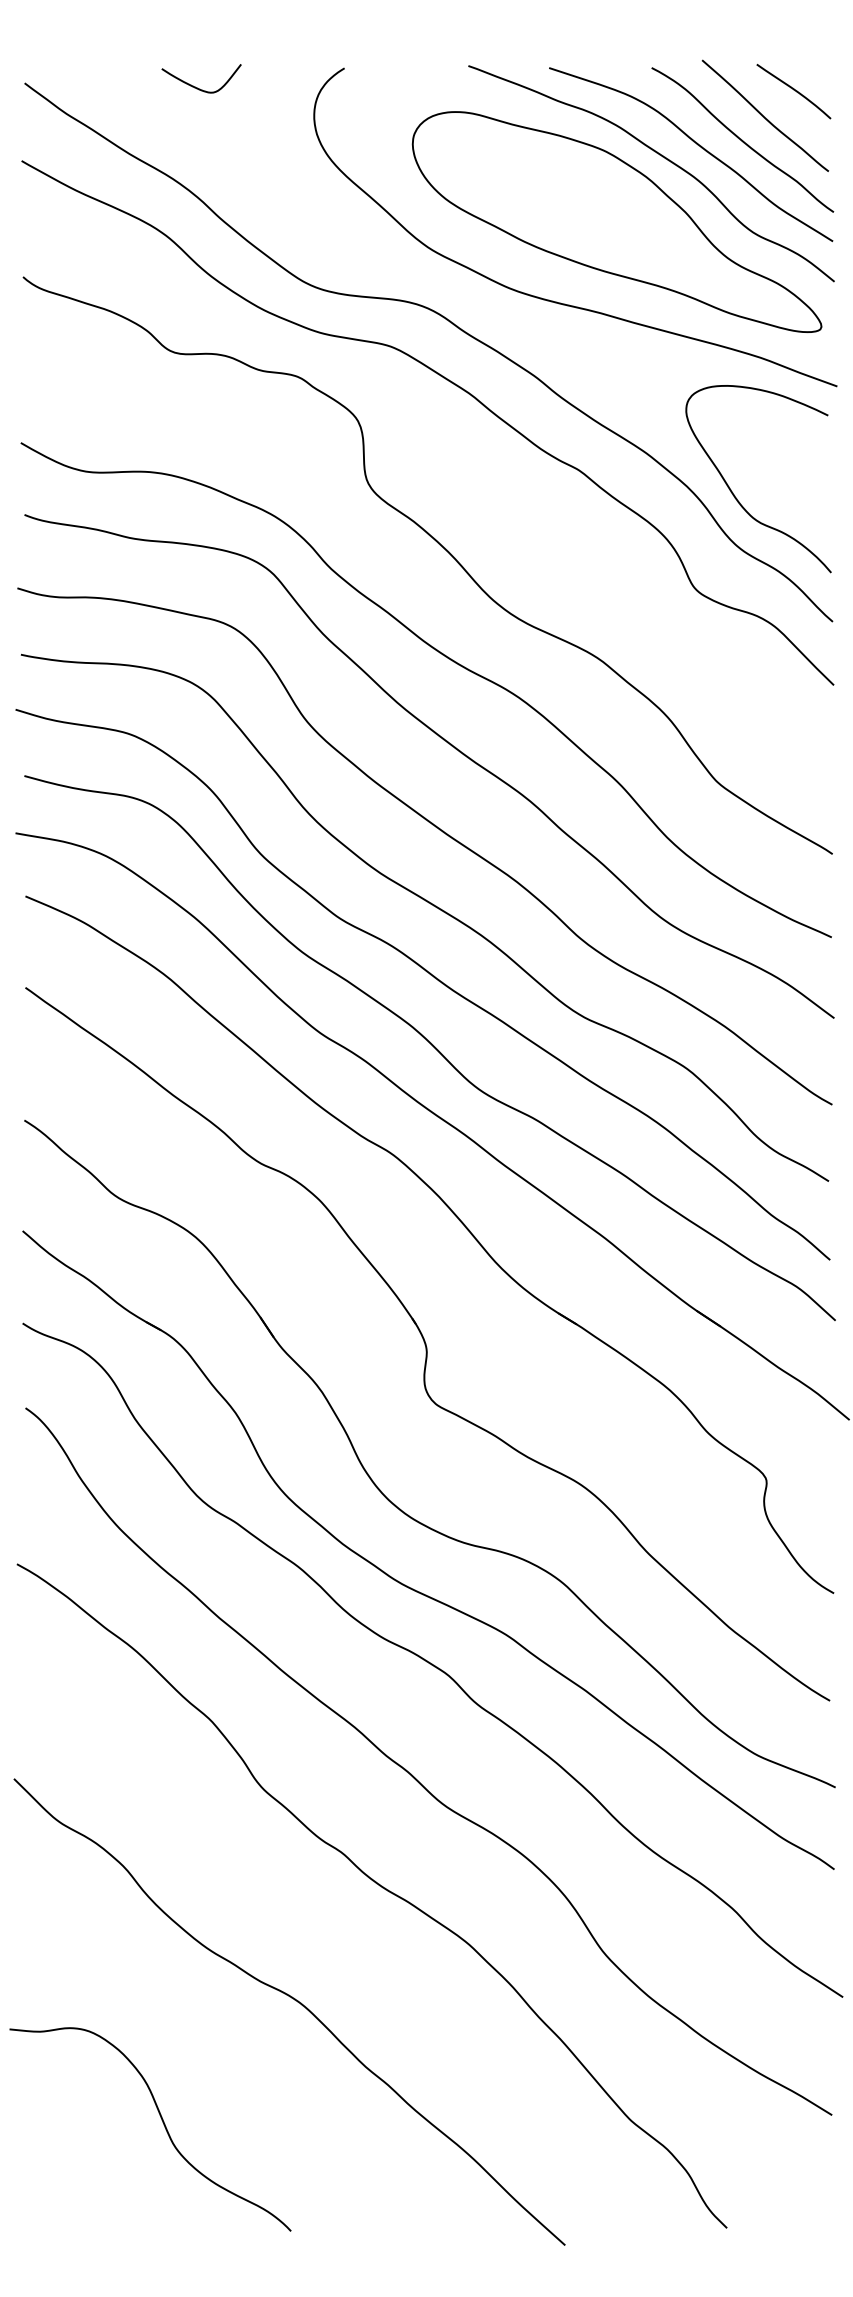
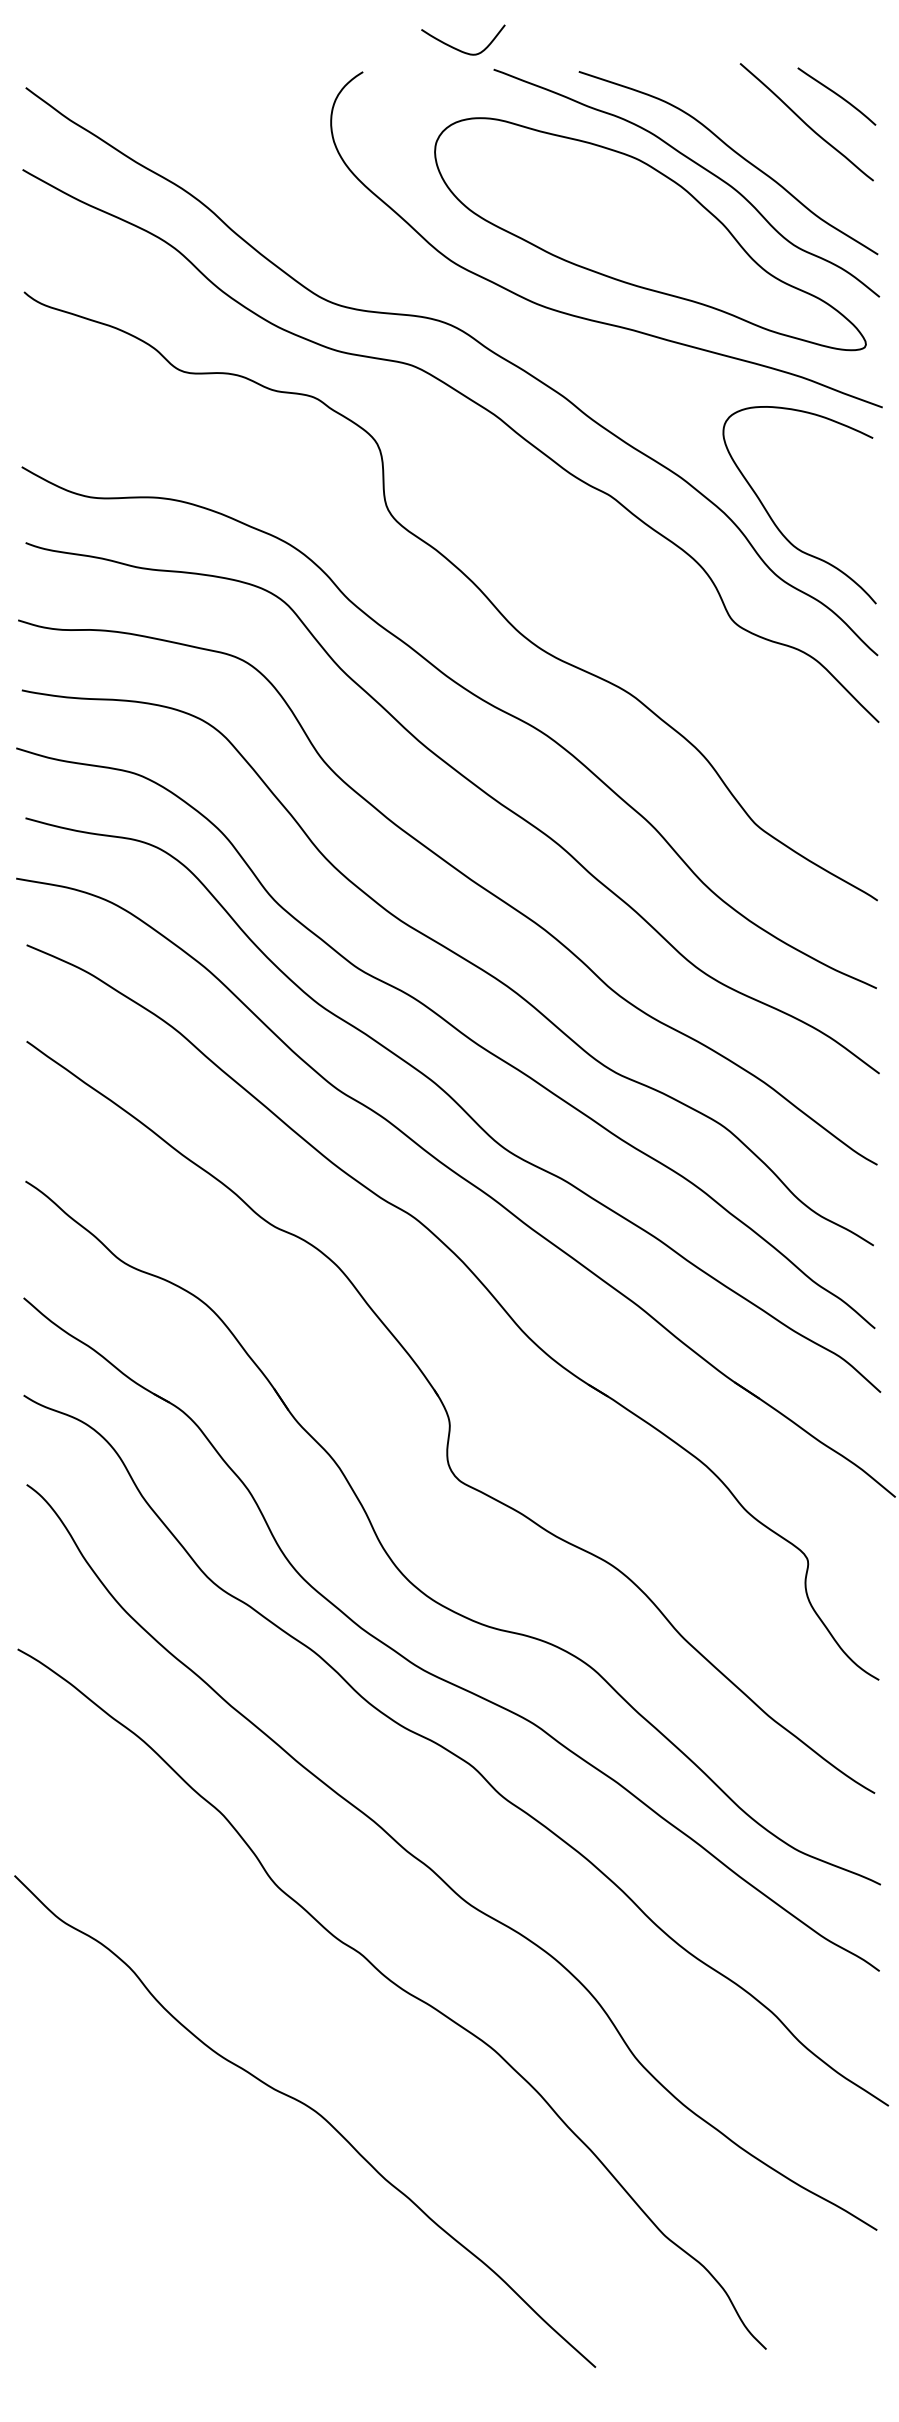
curve: (197, 87) -> (459, 49), moved
curve: (742, 139) -> (782, 147), removed
curve: (163, 2125) -> (172, 2241), removed

